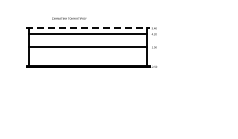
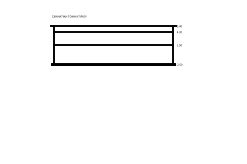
text: (69, 18) -> (69, 16), moved
line: (88, 28) -> (113, 26), dashed -> solid

